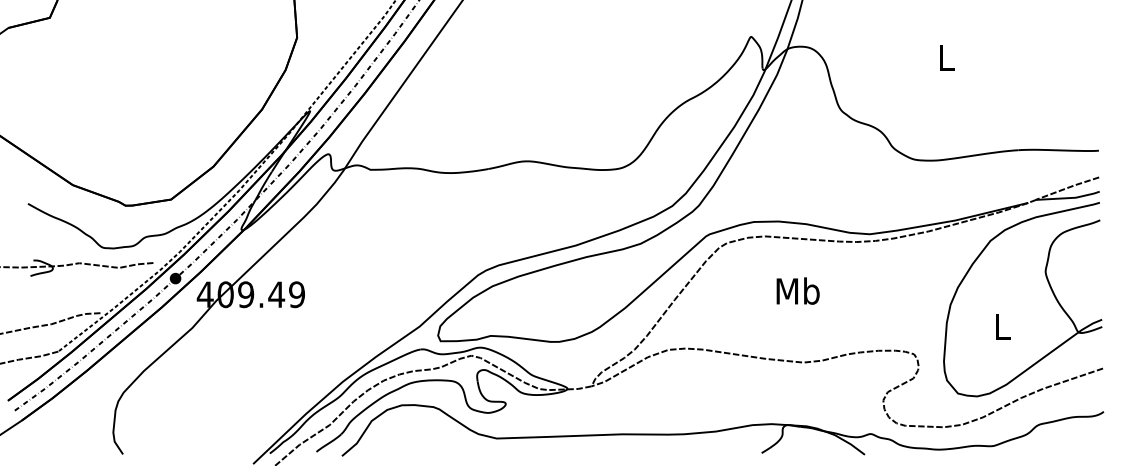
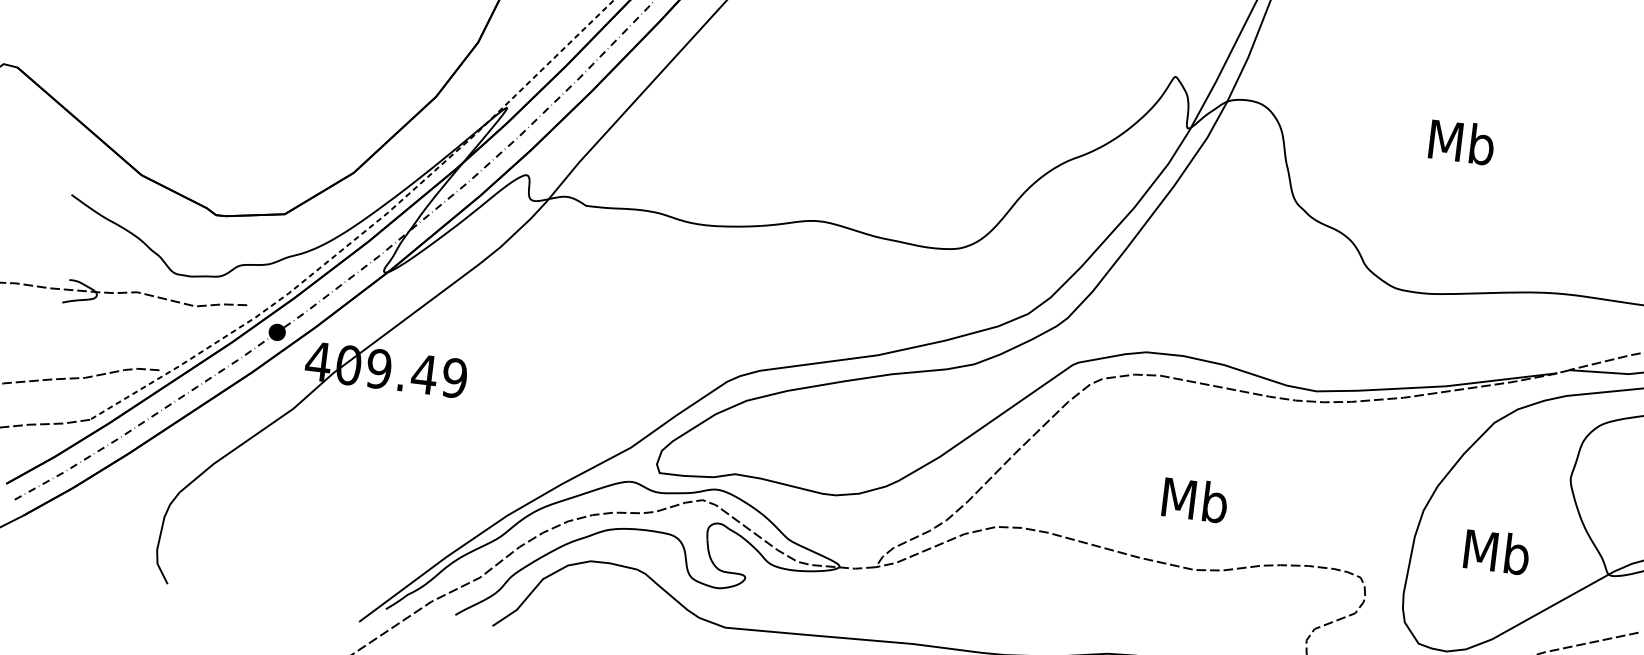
text: (946, 56) -> (1462, 141), L -> Mb
text: (797, 290) -> (1194, 498), moved
text: (1002, 326) -> (1496, 552), L -> Mb

